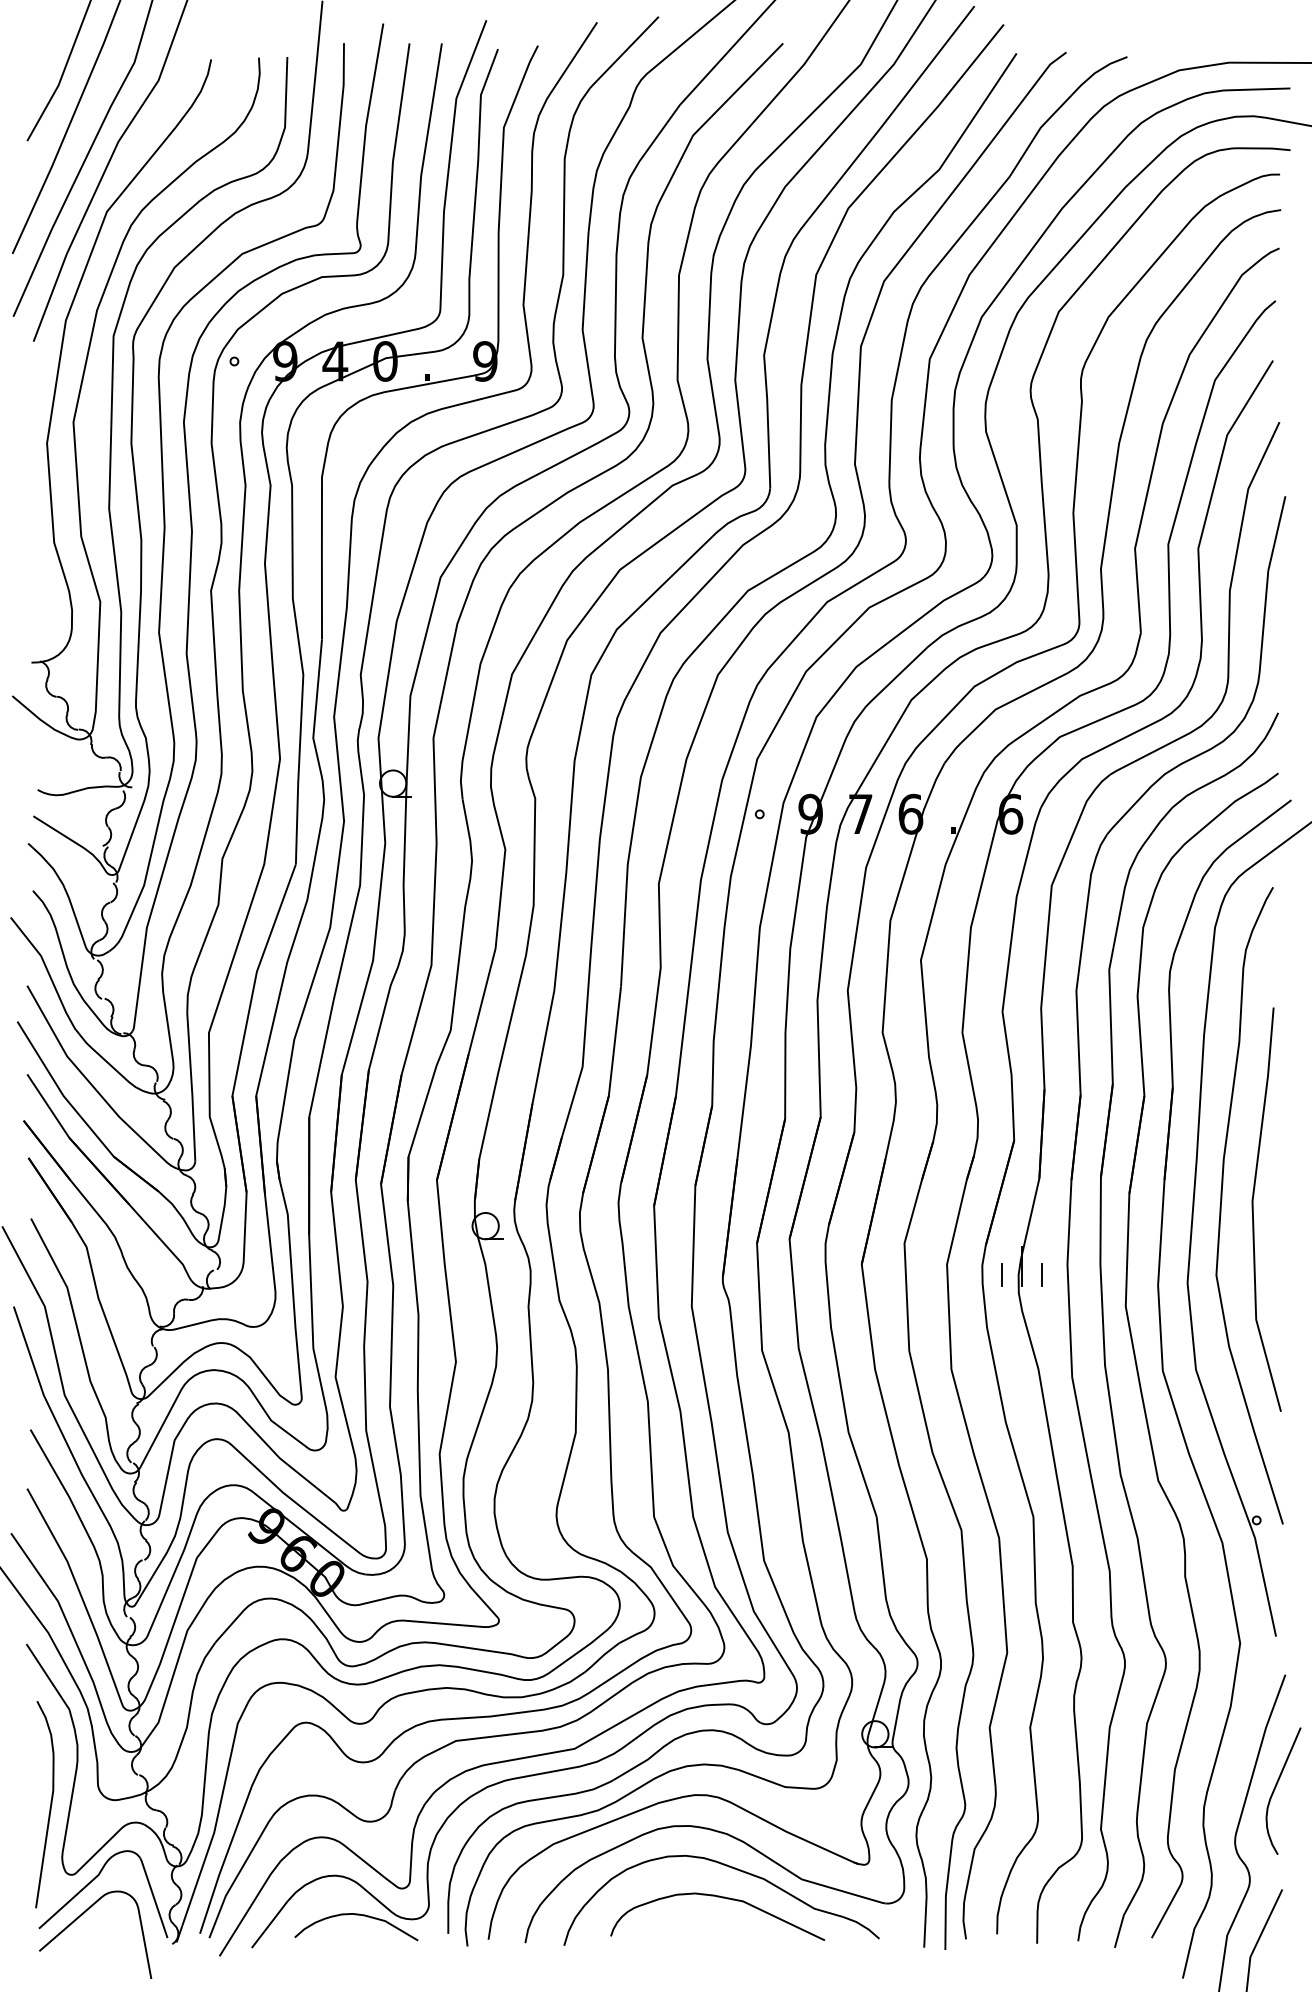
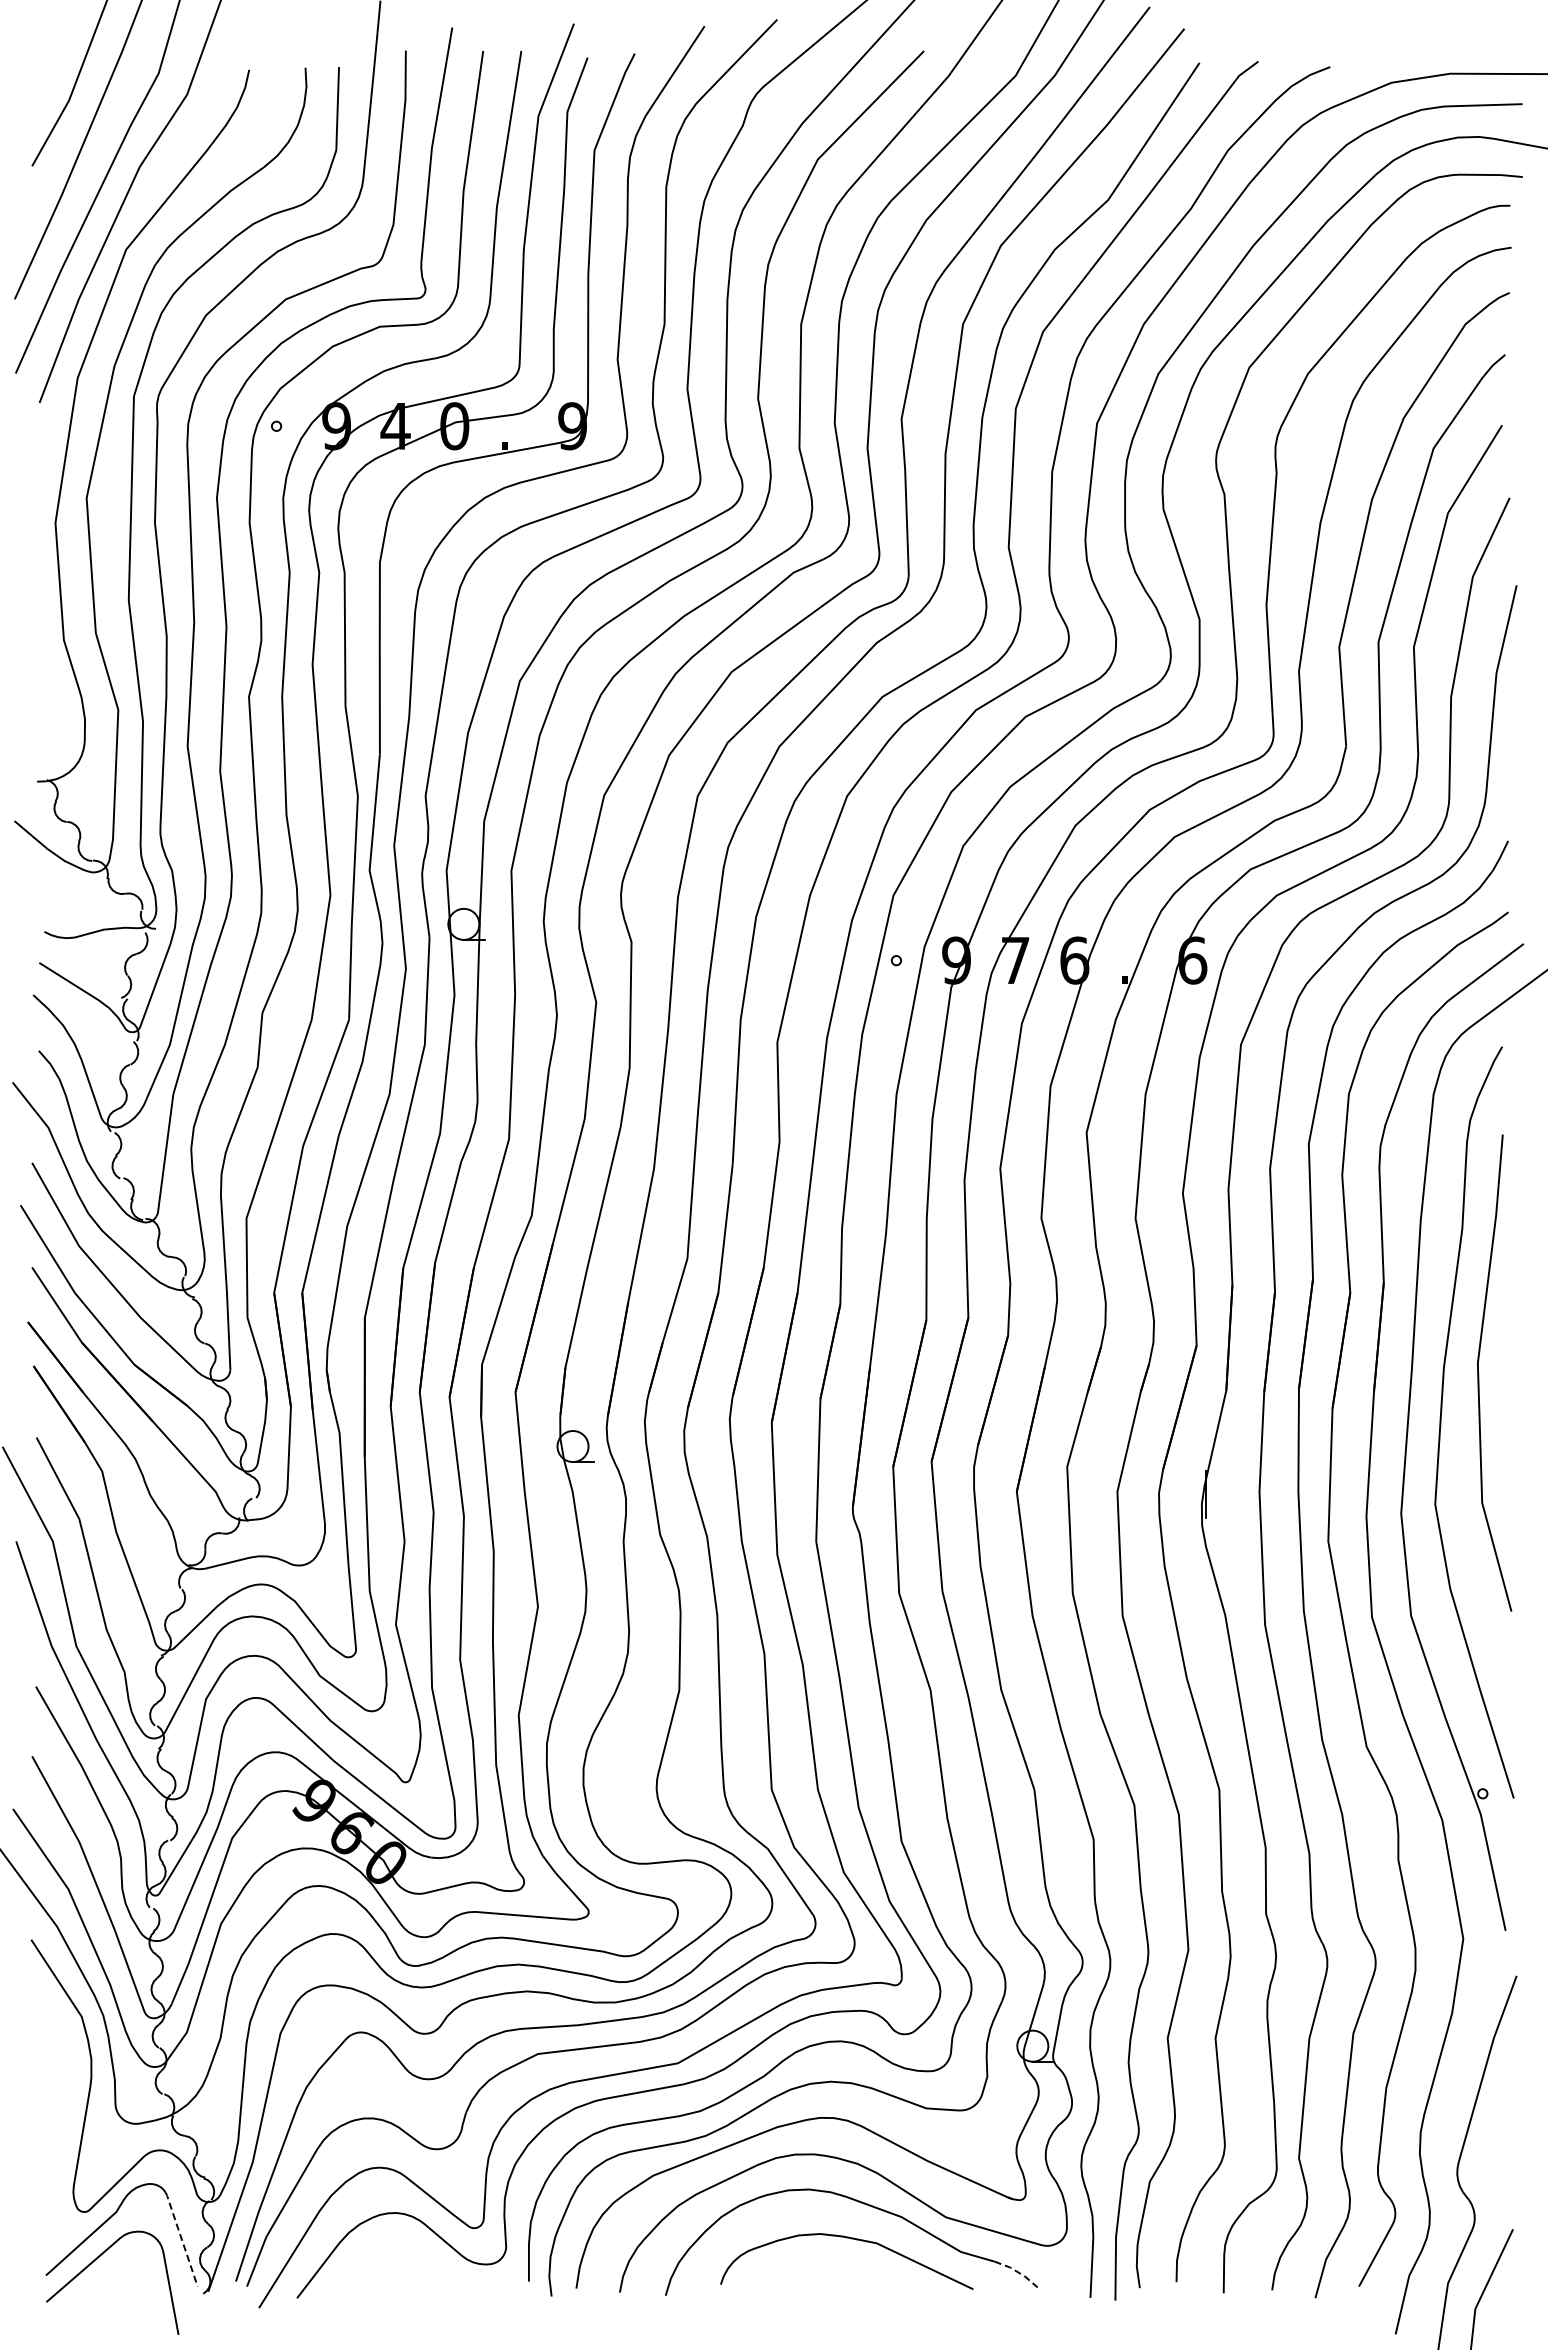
line: (1253, 1209) -> (1479, 1373), moved
line: (1002, 1275) -> (1182, 1504), removed
line: (1042, 1275) -> (1229, 1504), removed
curve: (1275, 1787) -> (1505, 2109), removed
curve: (50, 1804) -> (59, 2128), removed
line: (153, 1897) -> (181, 2238), solid -> dashed
curve: (360, 1915) -> (425, 2260), removed
line: (863, 1926) -> (1018, 2272), solid -> dashed

